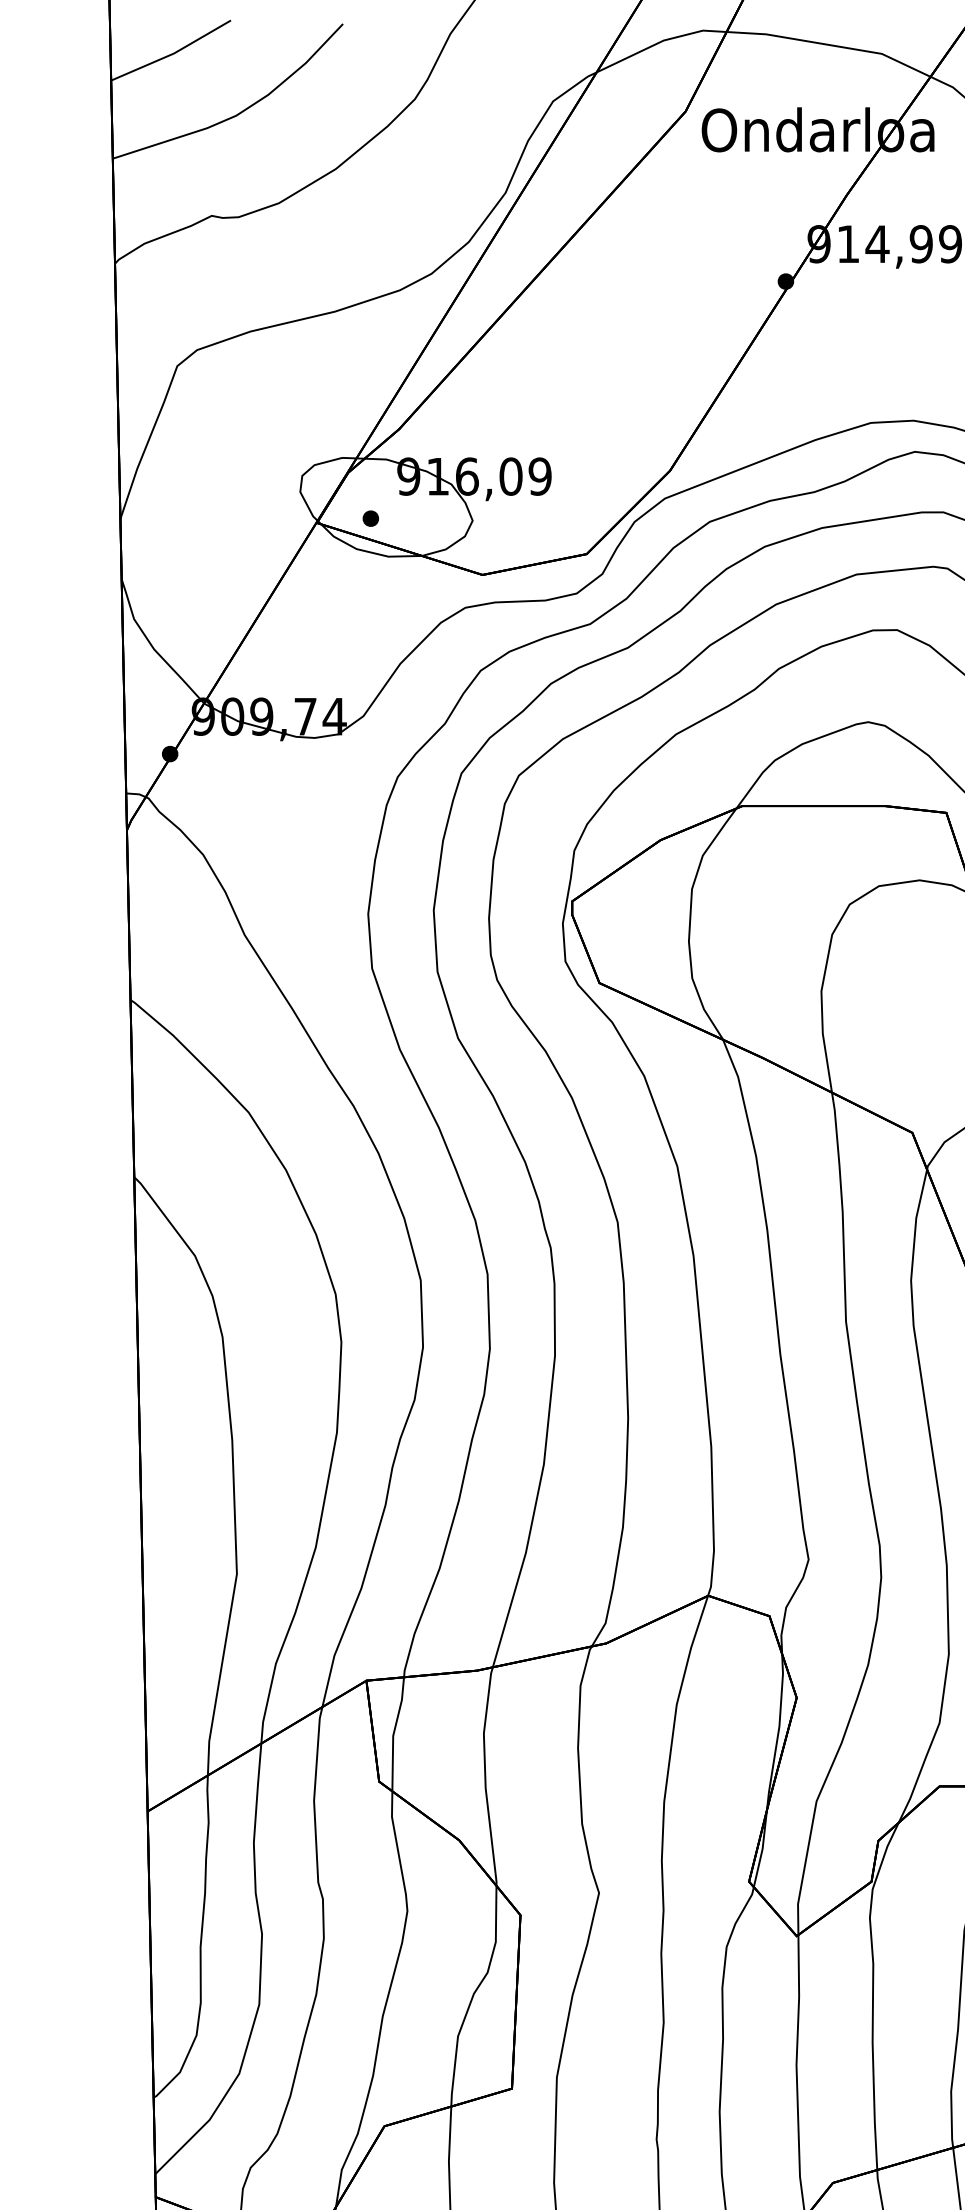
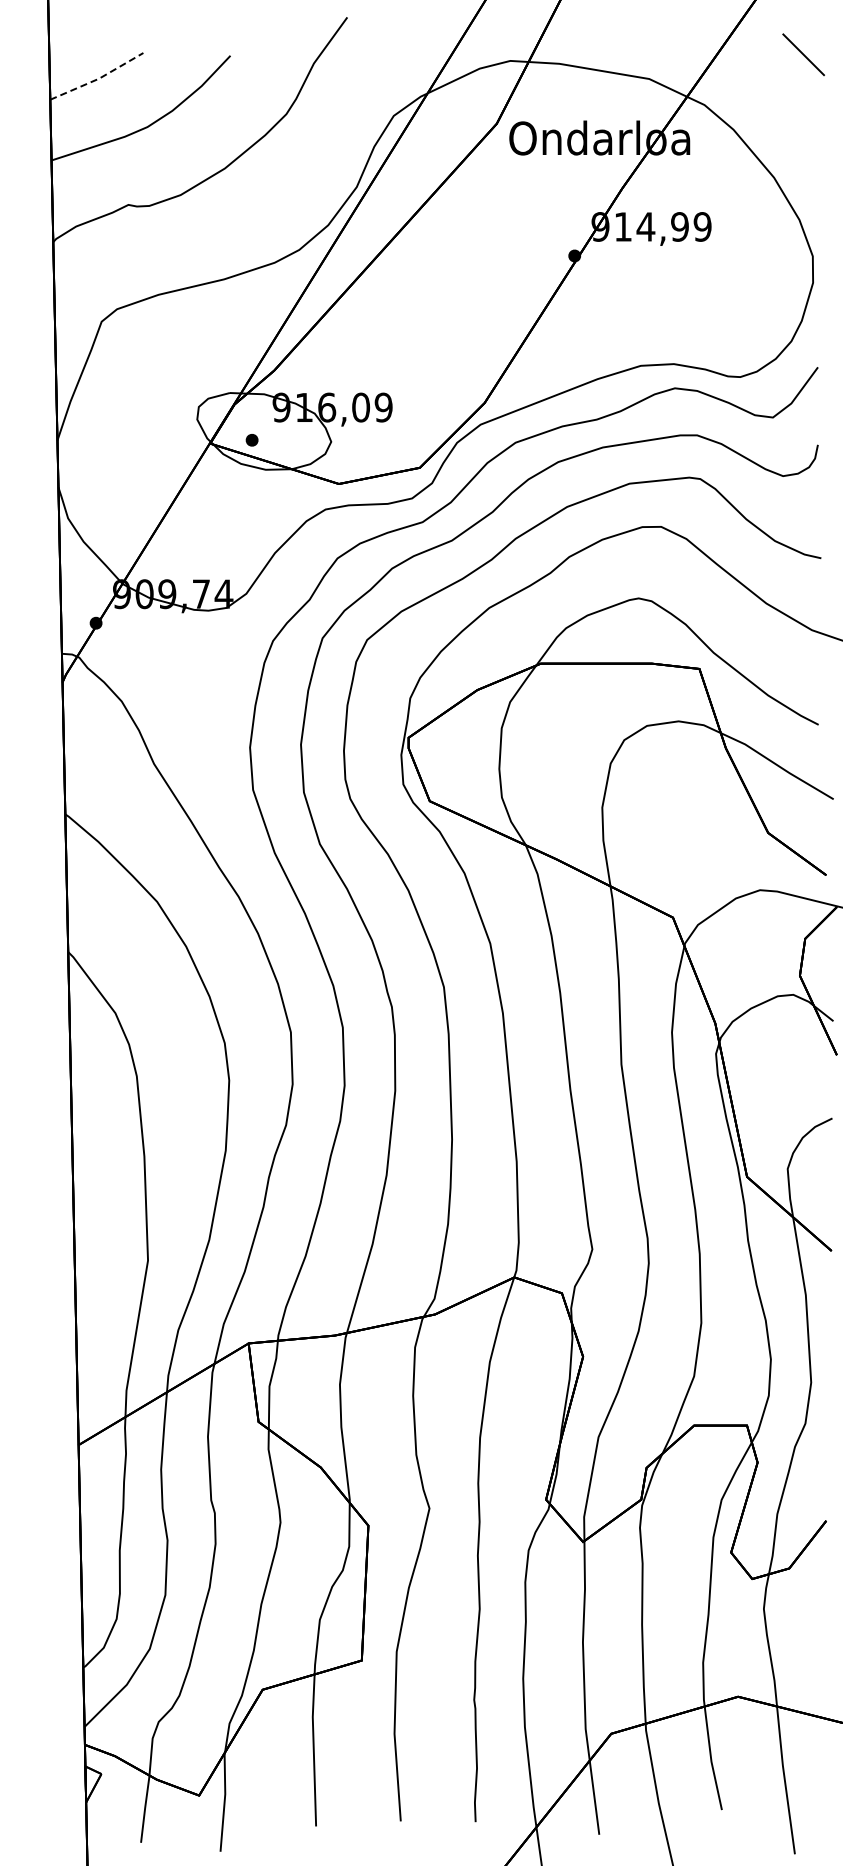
line: (174, 53) -> (99, 78), solid -> dashed

